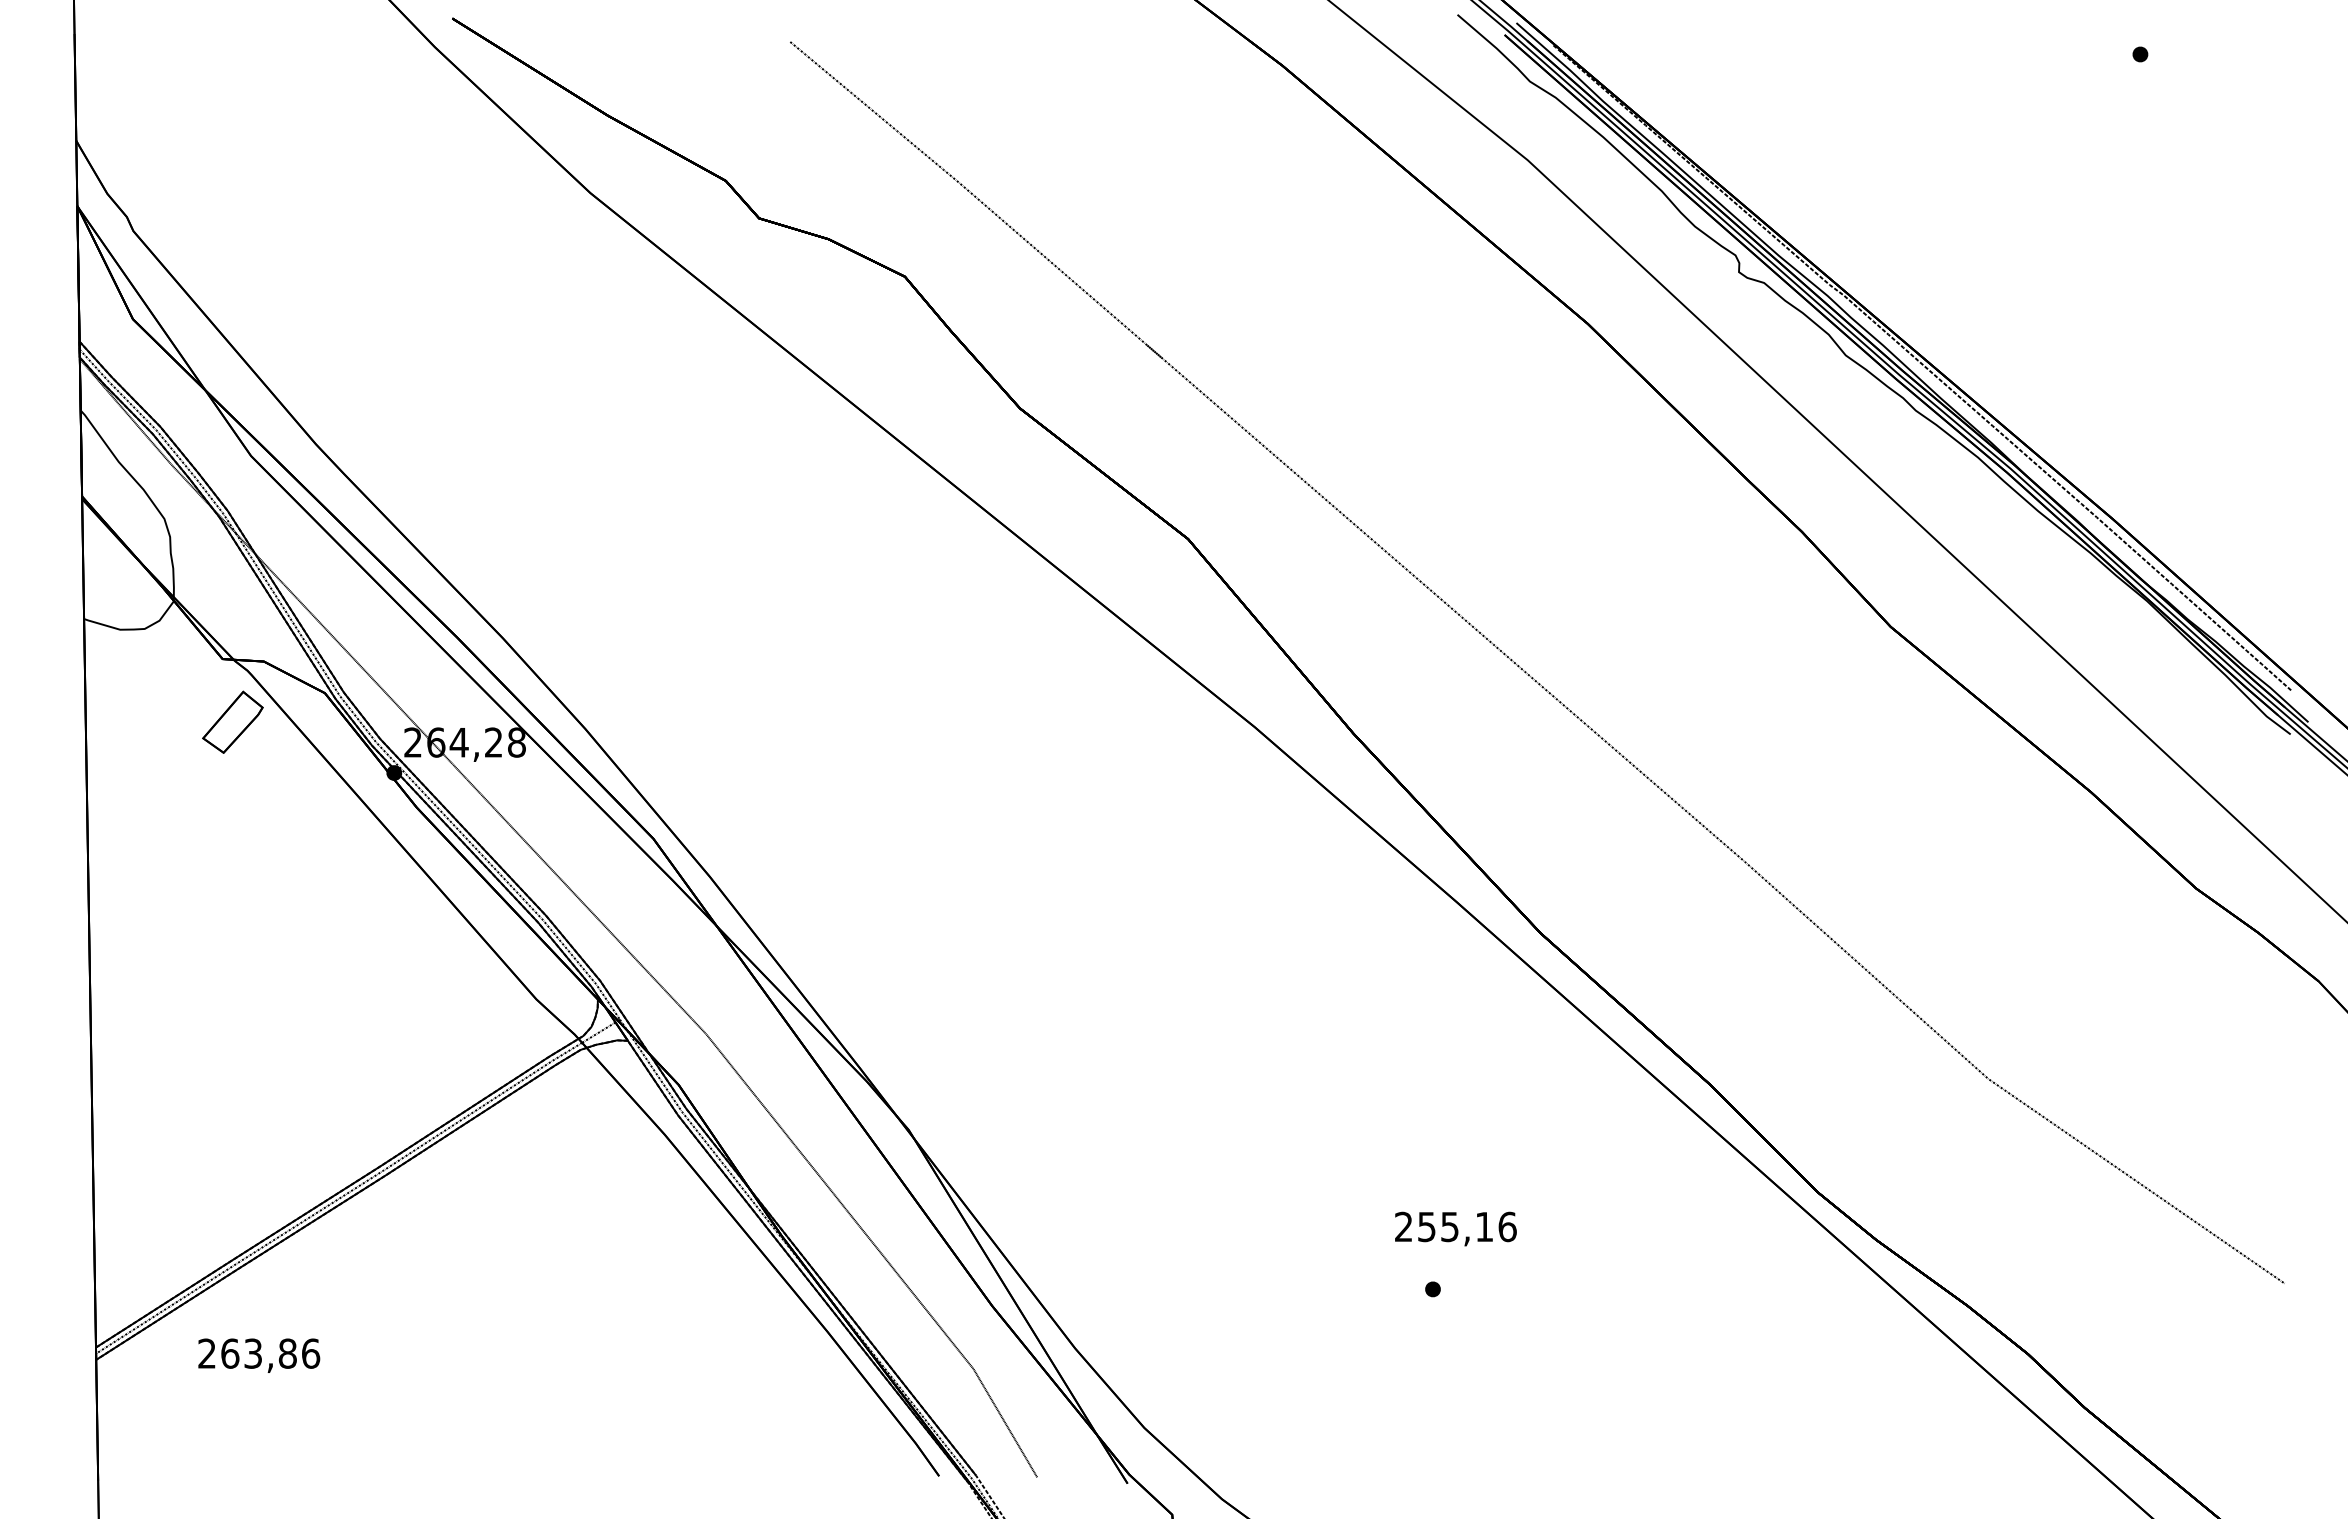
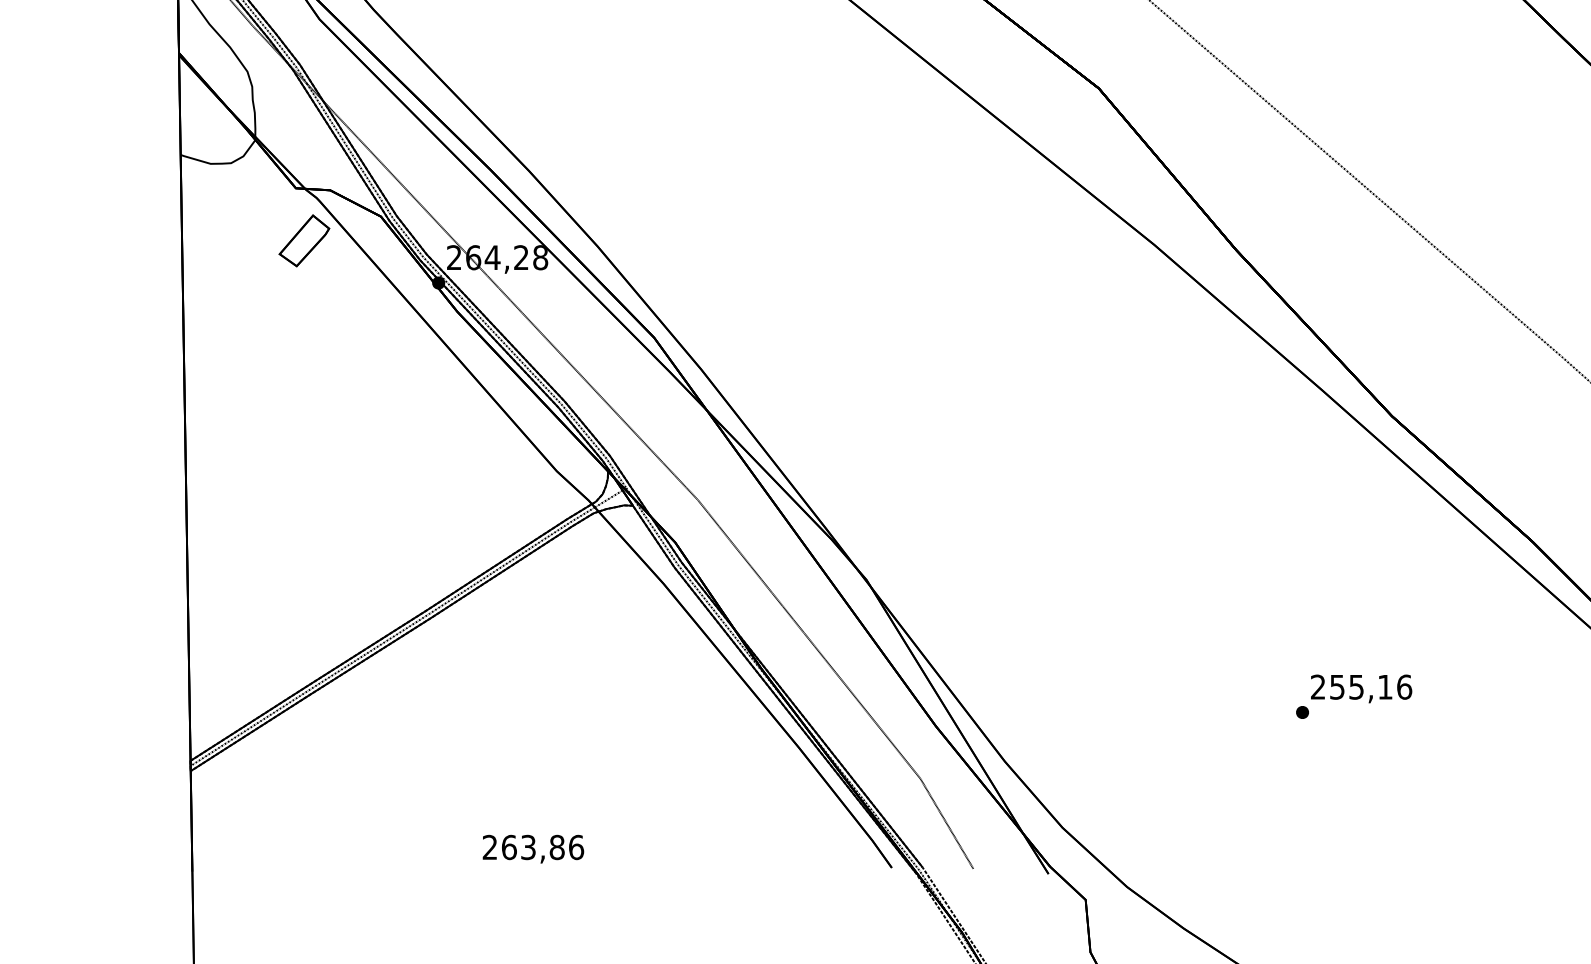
text: (1455, 1228) -> (1361, 688), moved
text: (259, 1355) -> (533, 848), moved

